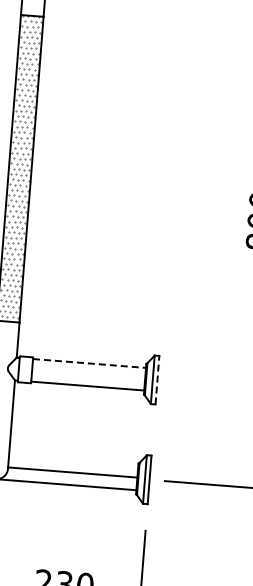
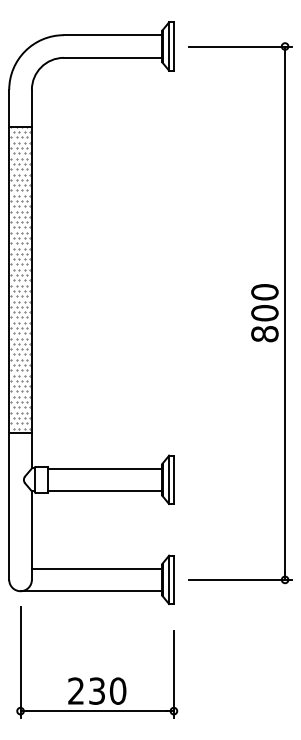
line: (89, 363) -> (104, 468), dashed -> solid
line: (157, 379) -> (173, 479), dashed -> solid
line: (72, 472) -> (96, 568), moved

